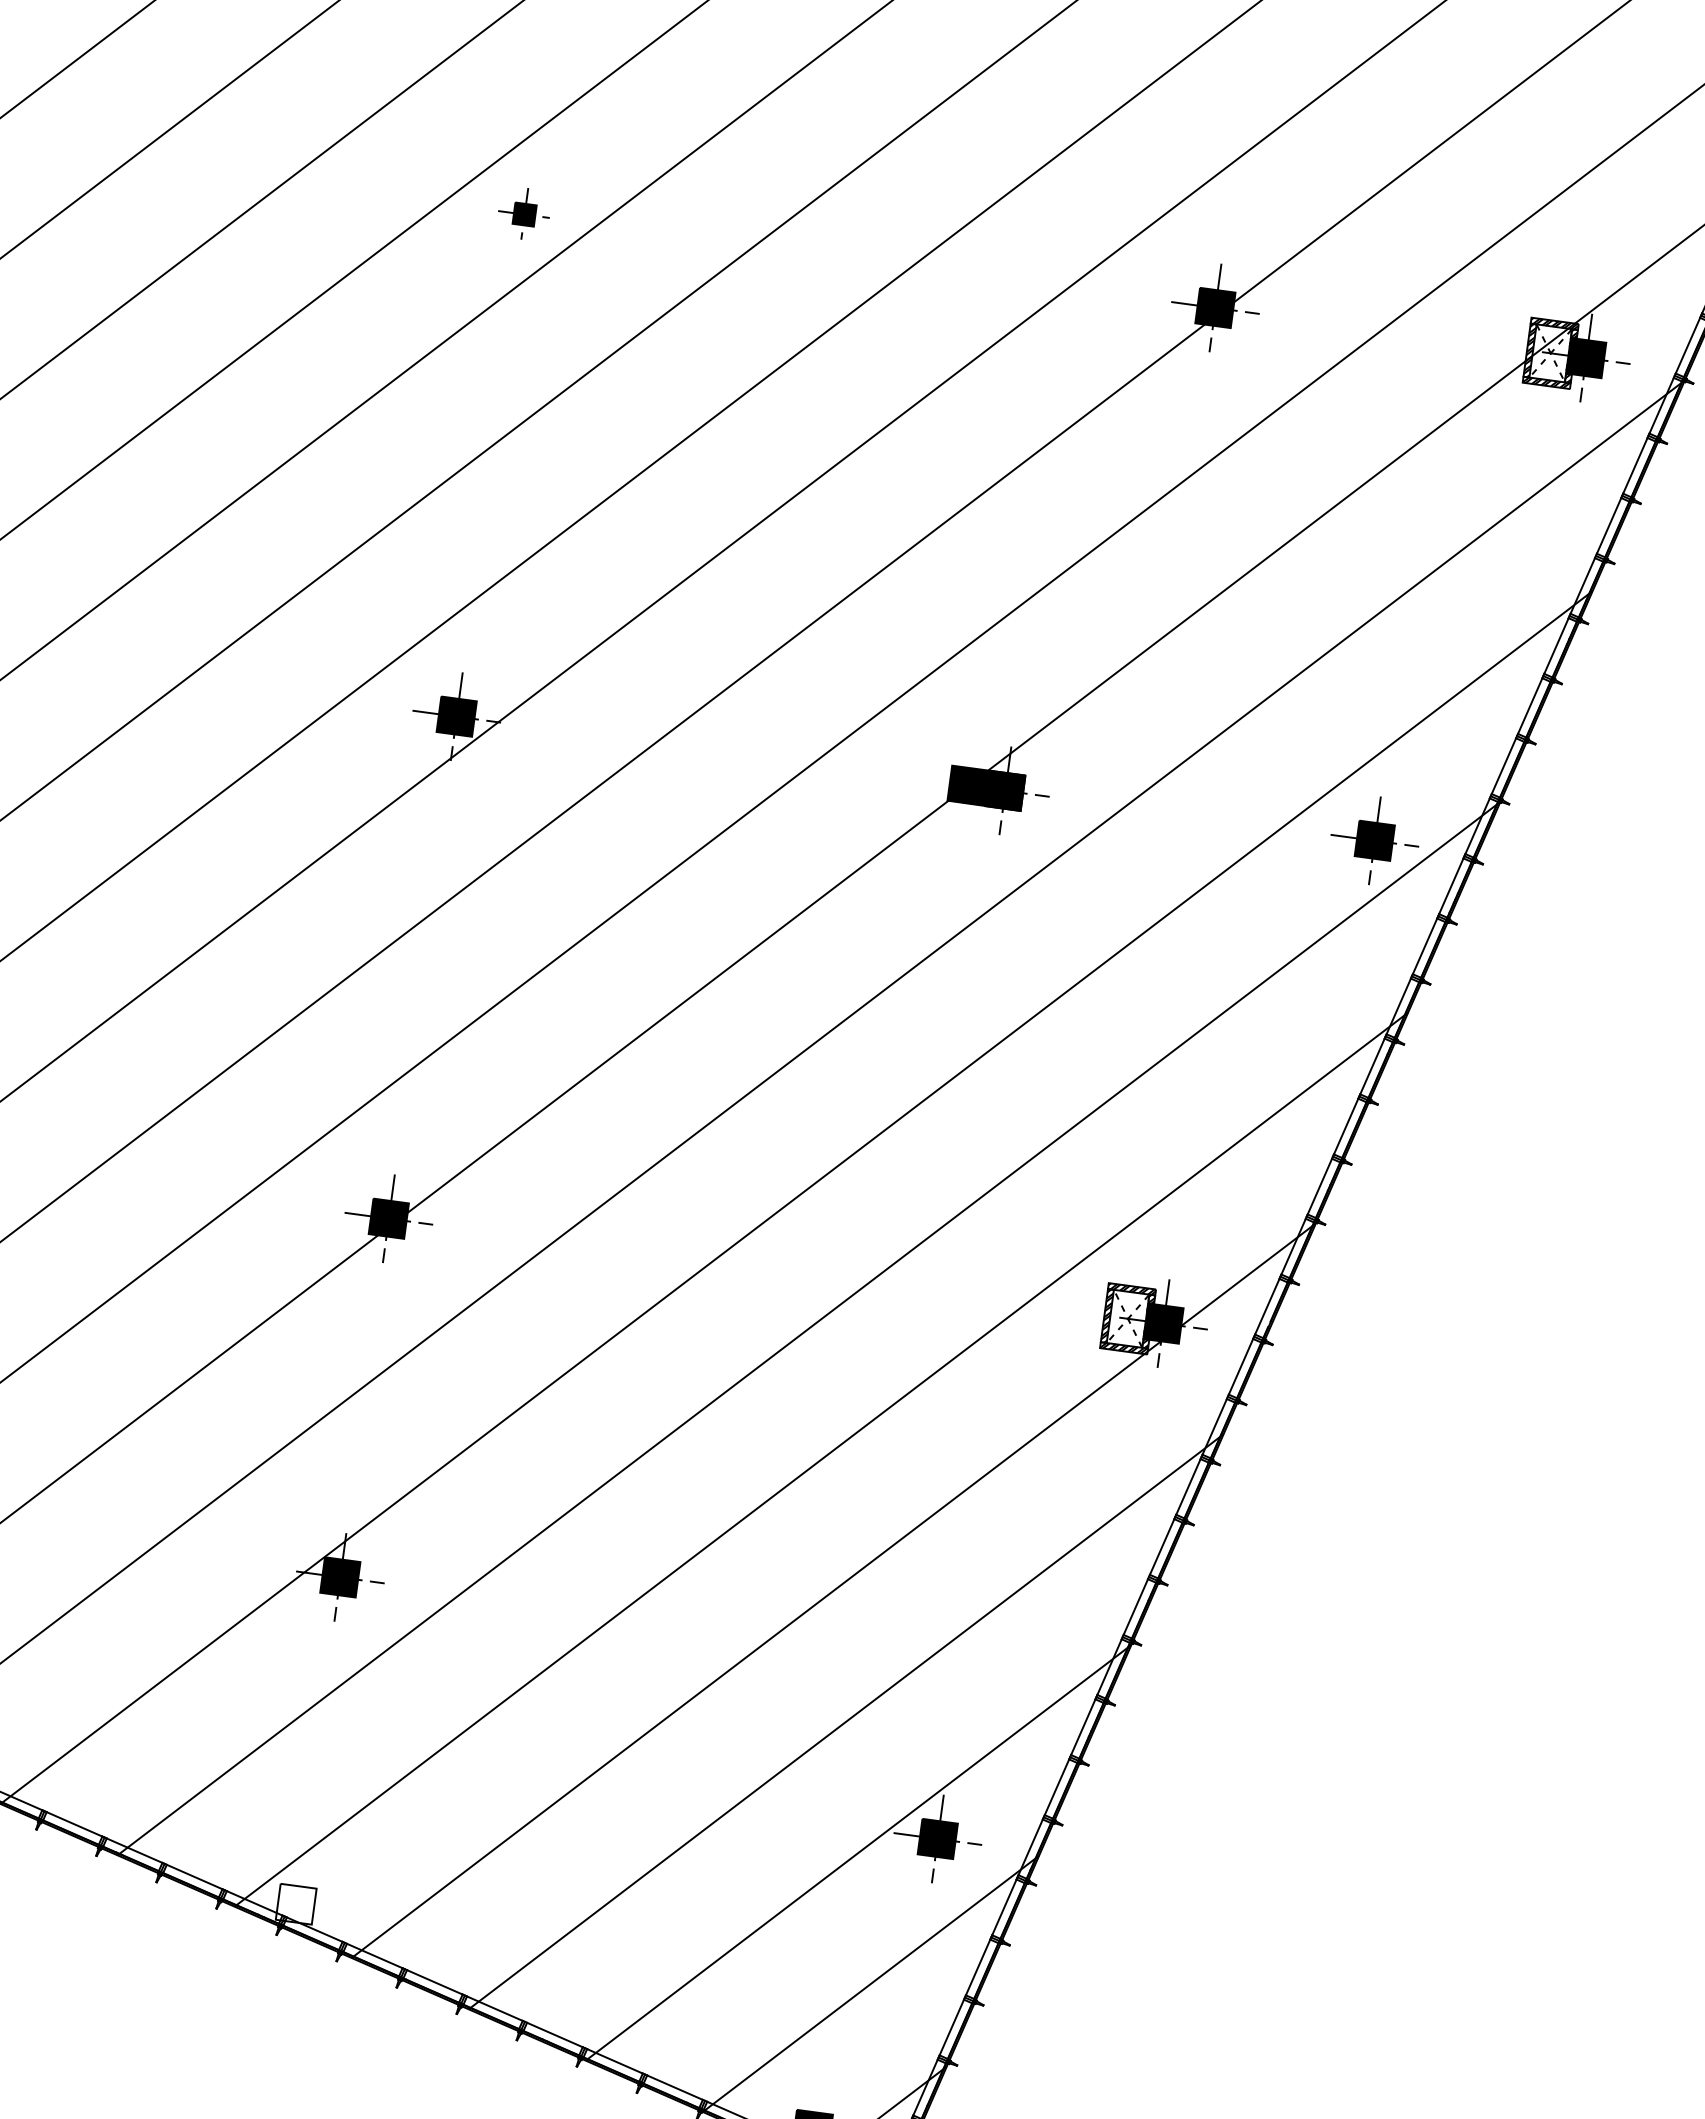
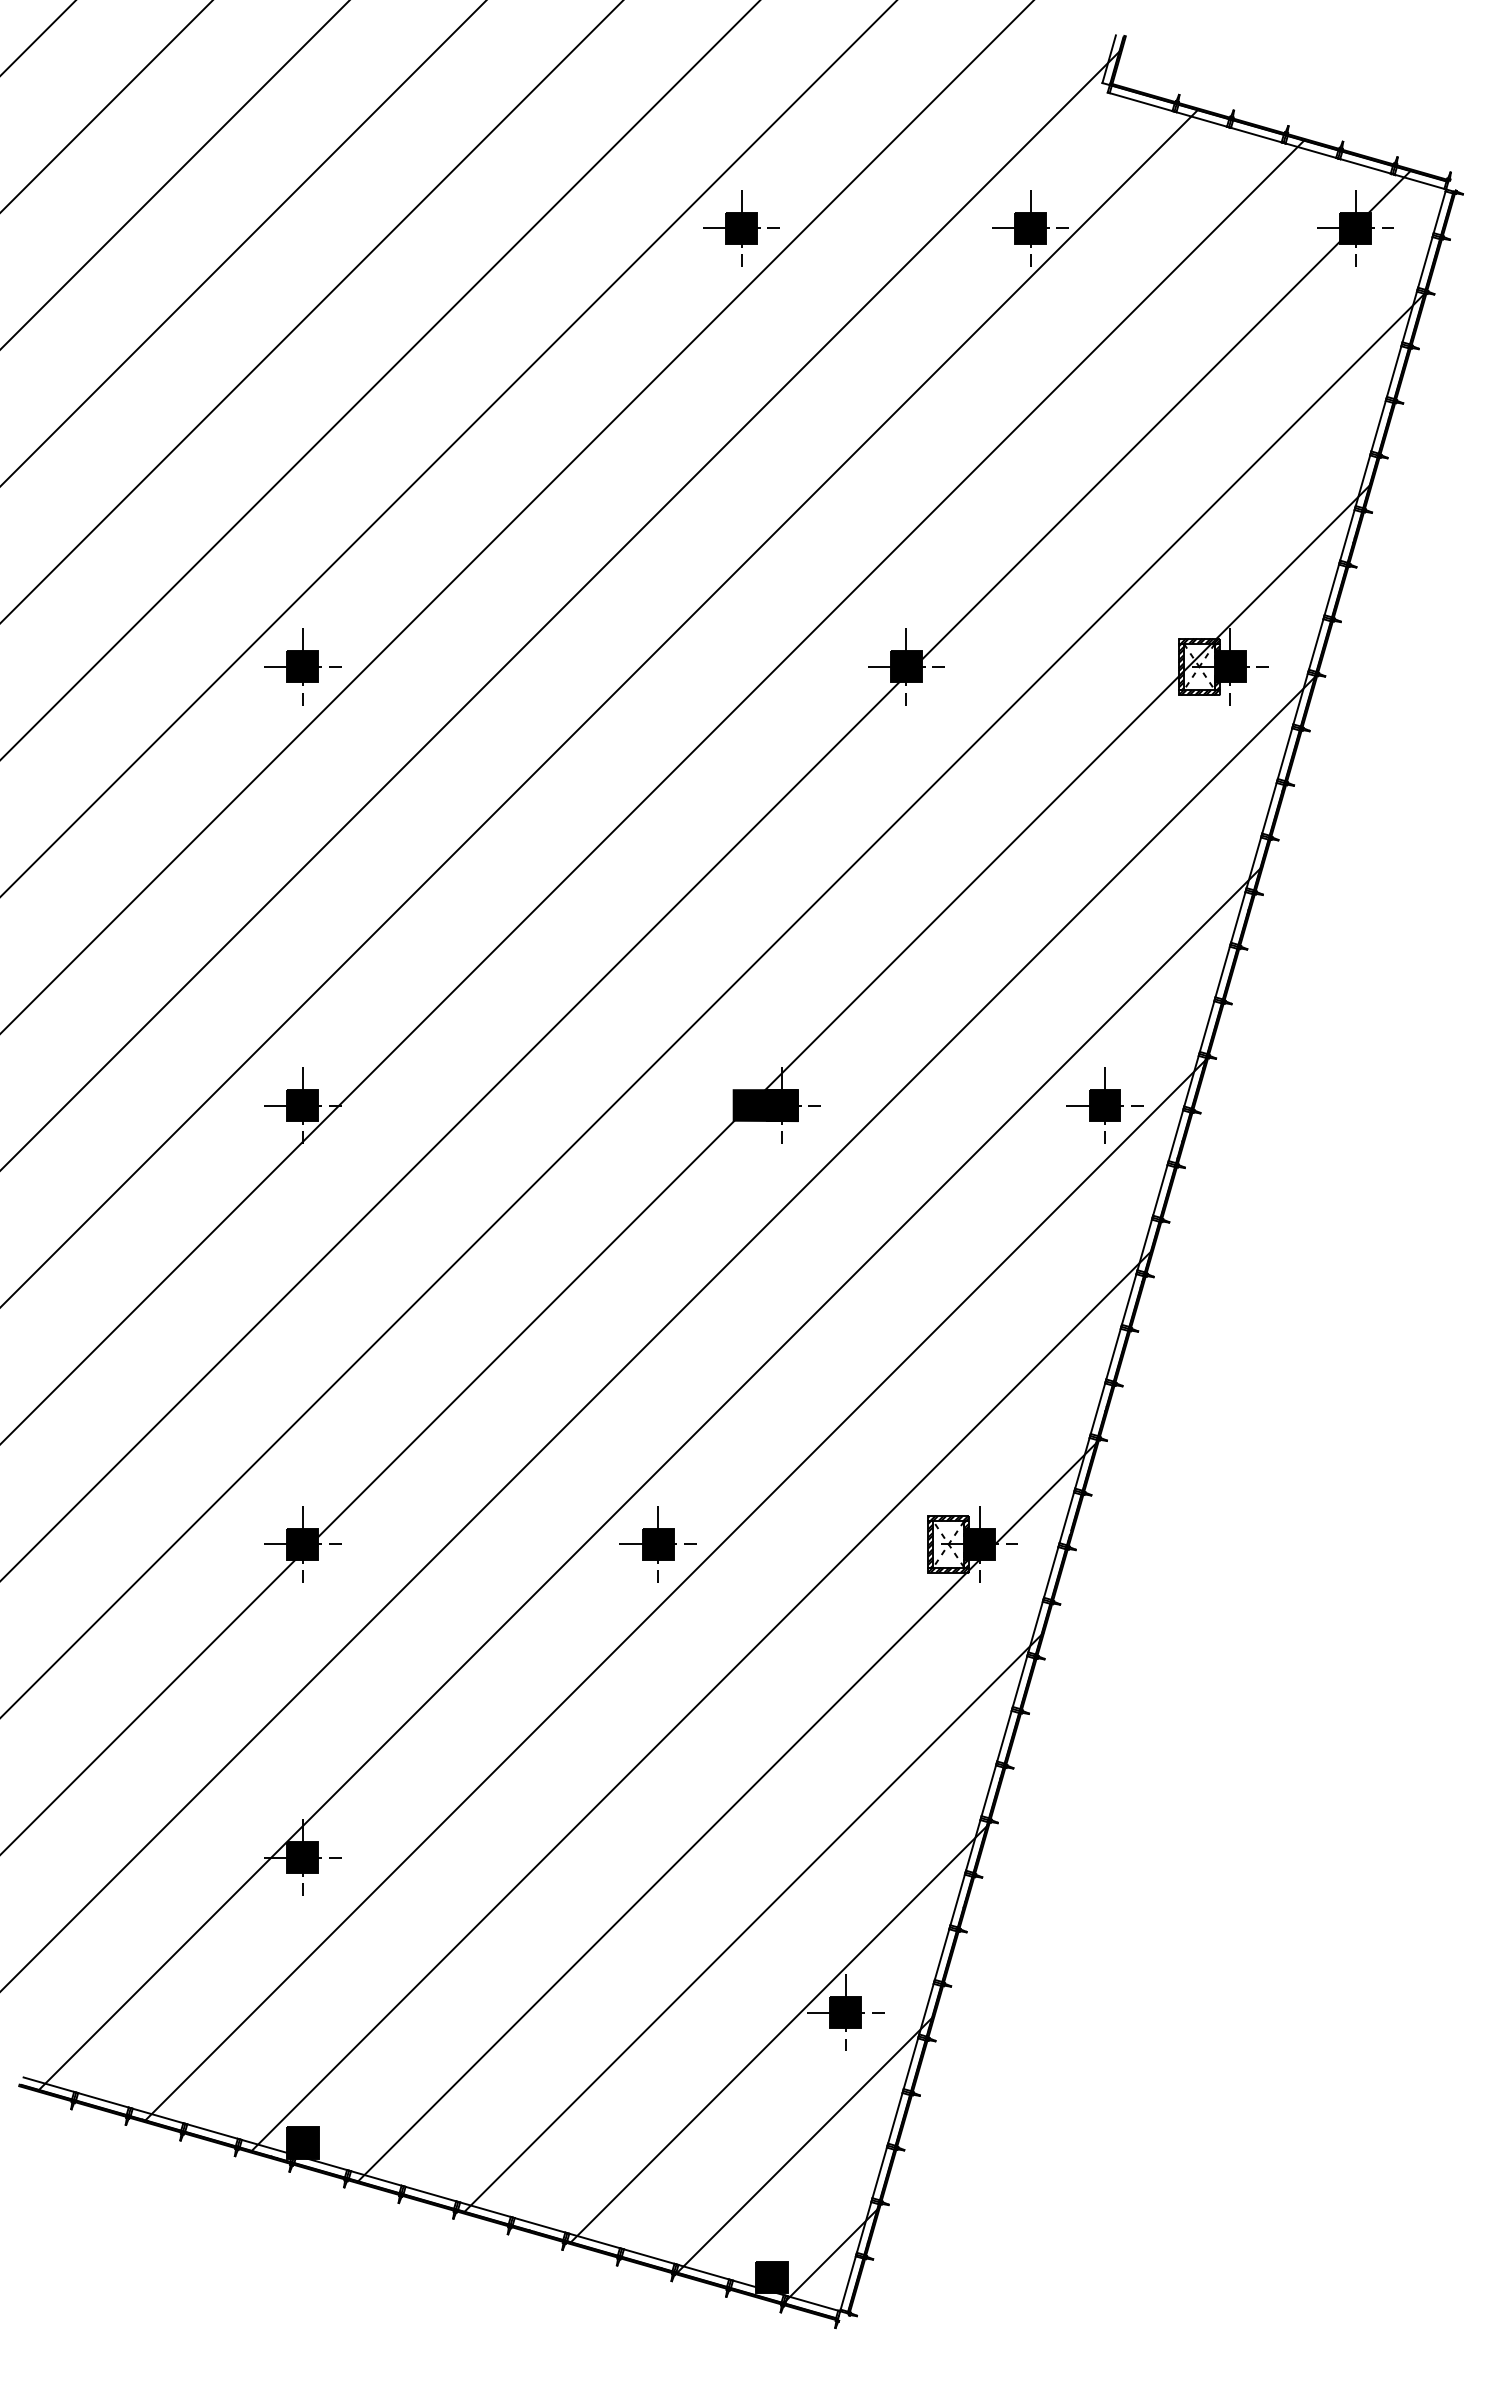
part: (524, 214) -> (302, 666), size x1.67
part: (794, 1273) -> (657, 1544), added
fill: (295, 1903) -> (302, 2142), added

